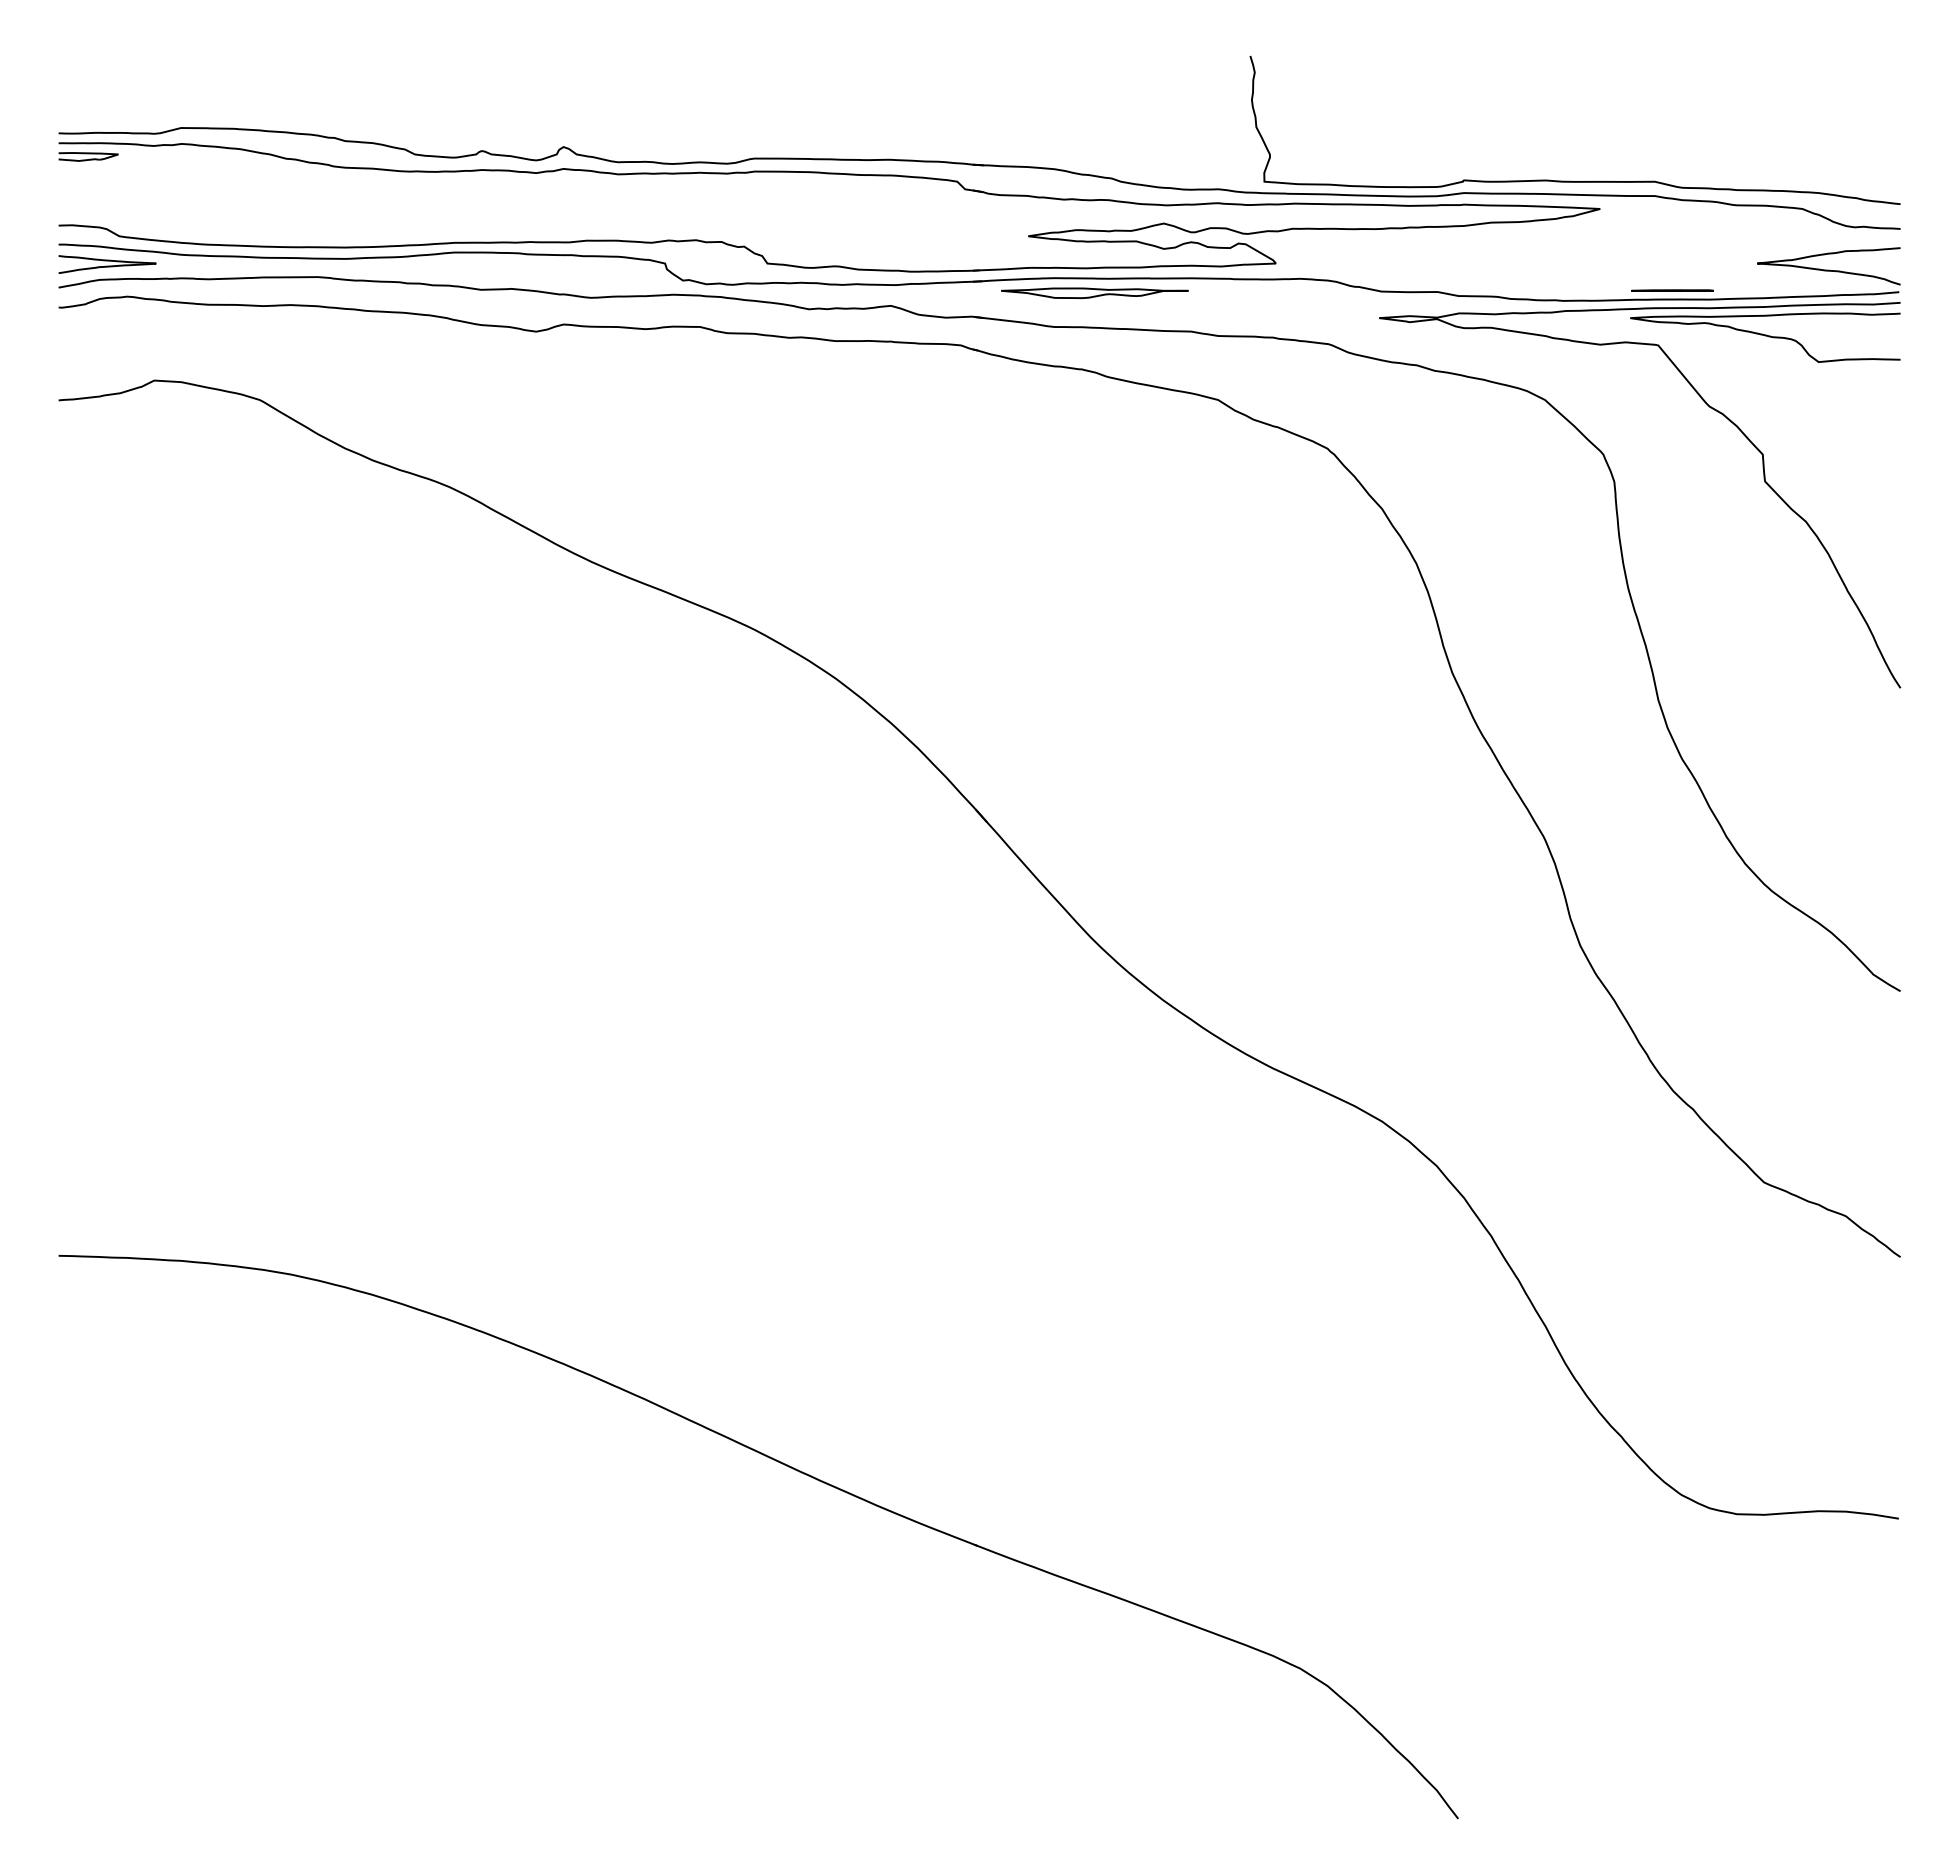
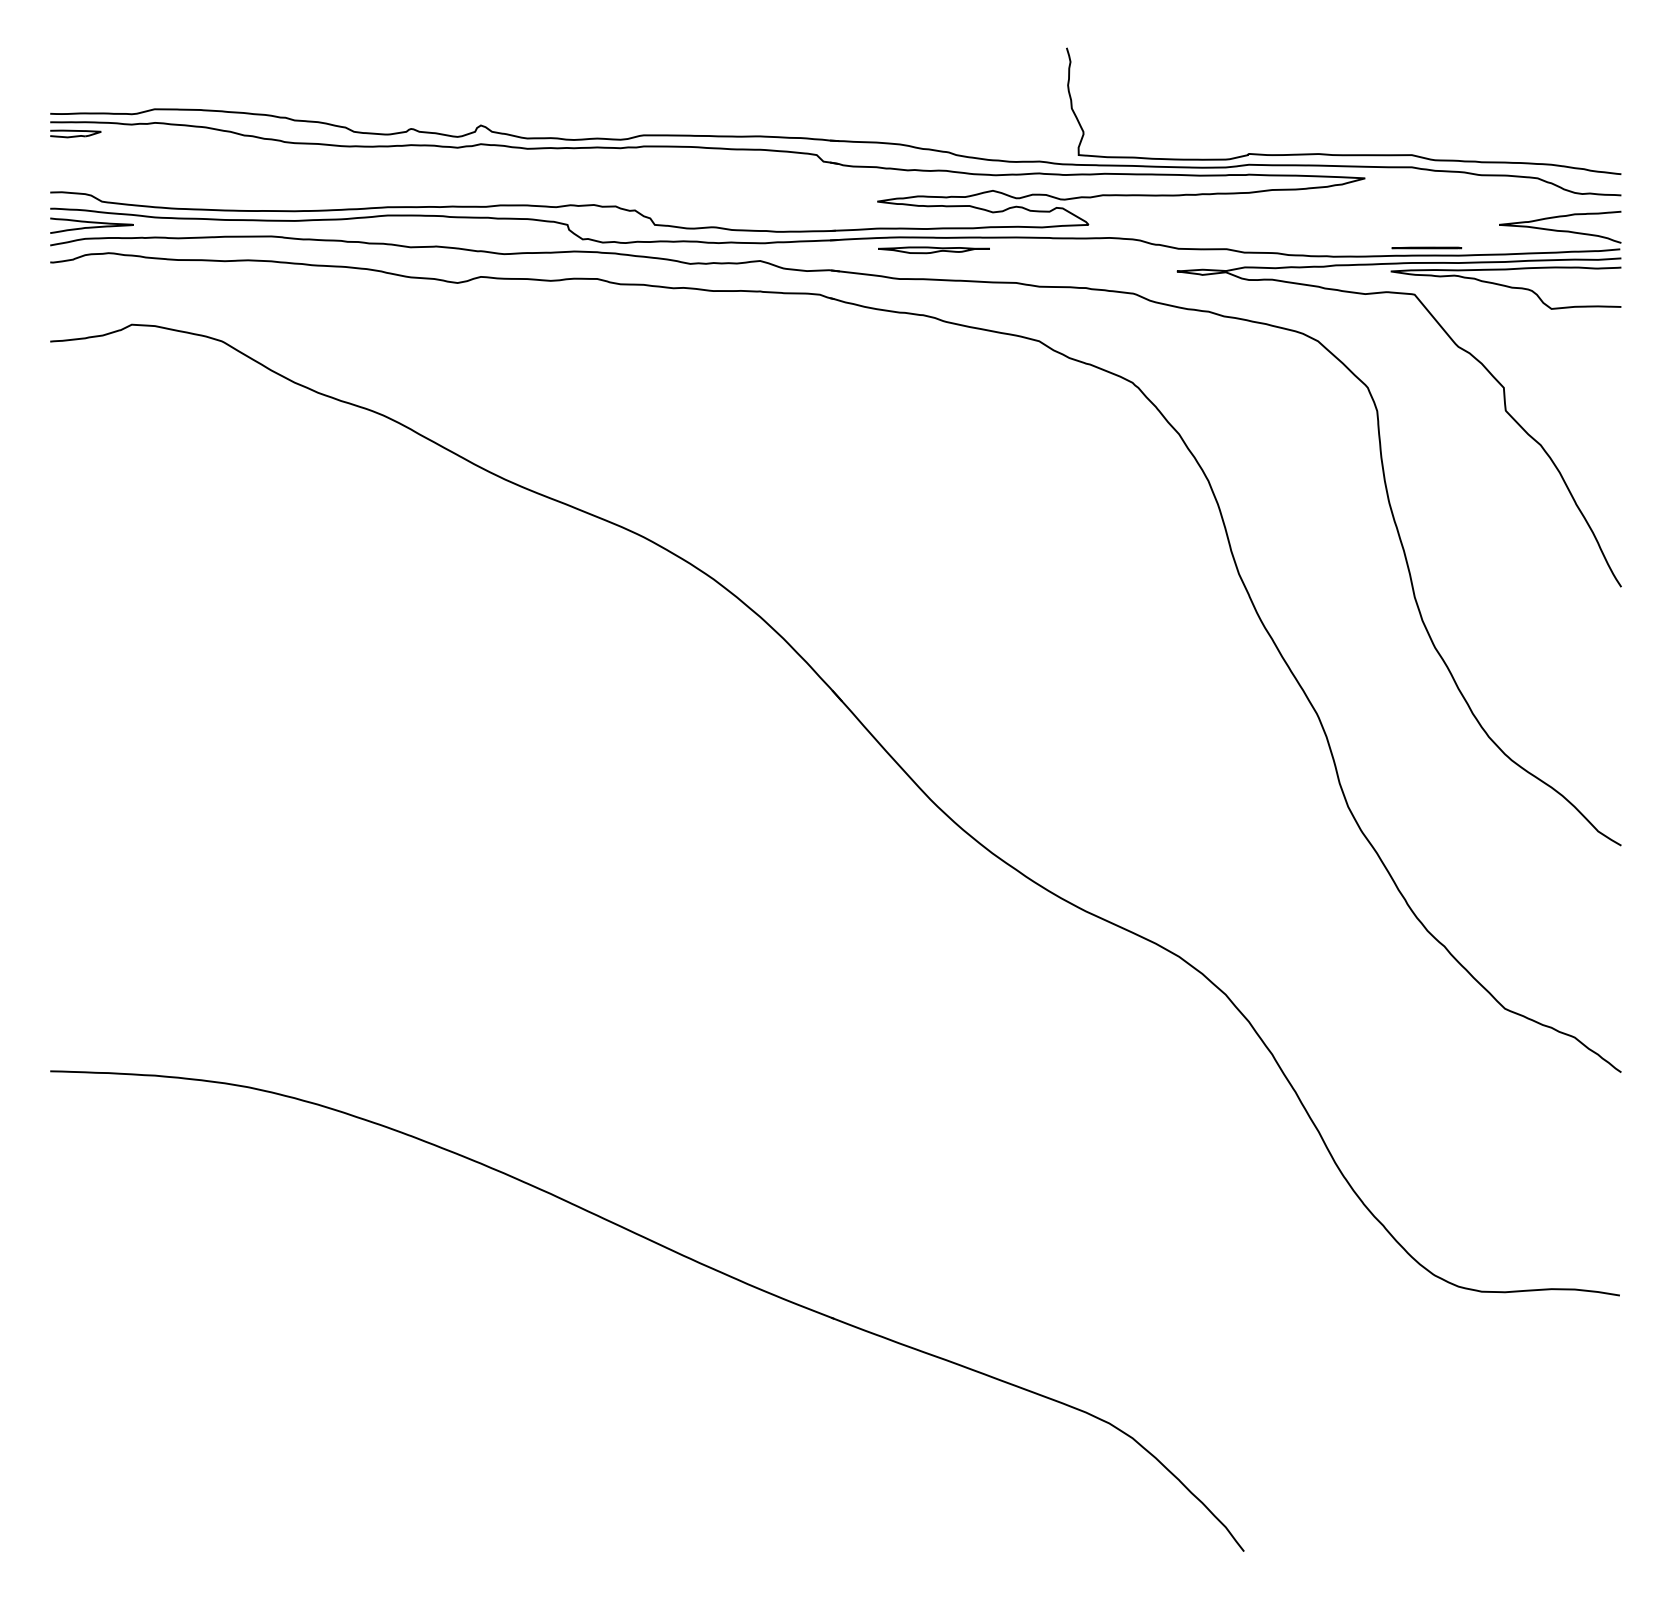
part: (1094, 293) -> (933, 250), size x0.7

